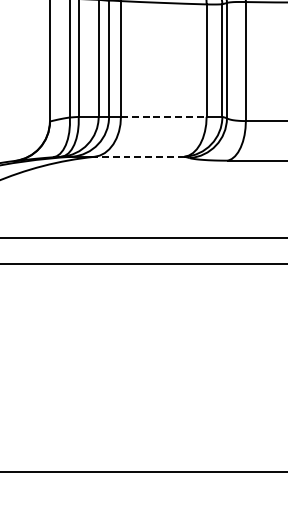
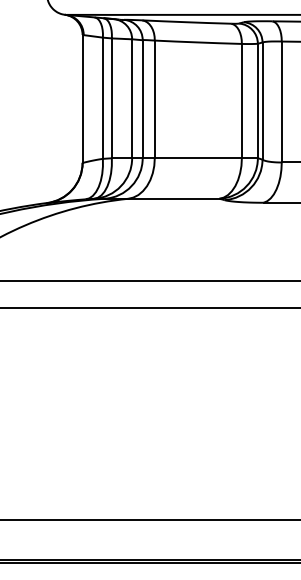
line: (163, 117) -> (198, 158), dashed -> solid
line: (139, 156) -> (173, 198), dashed -> solid

